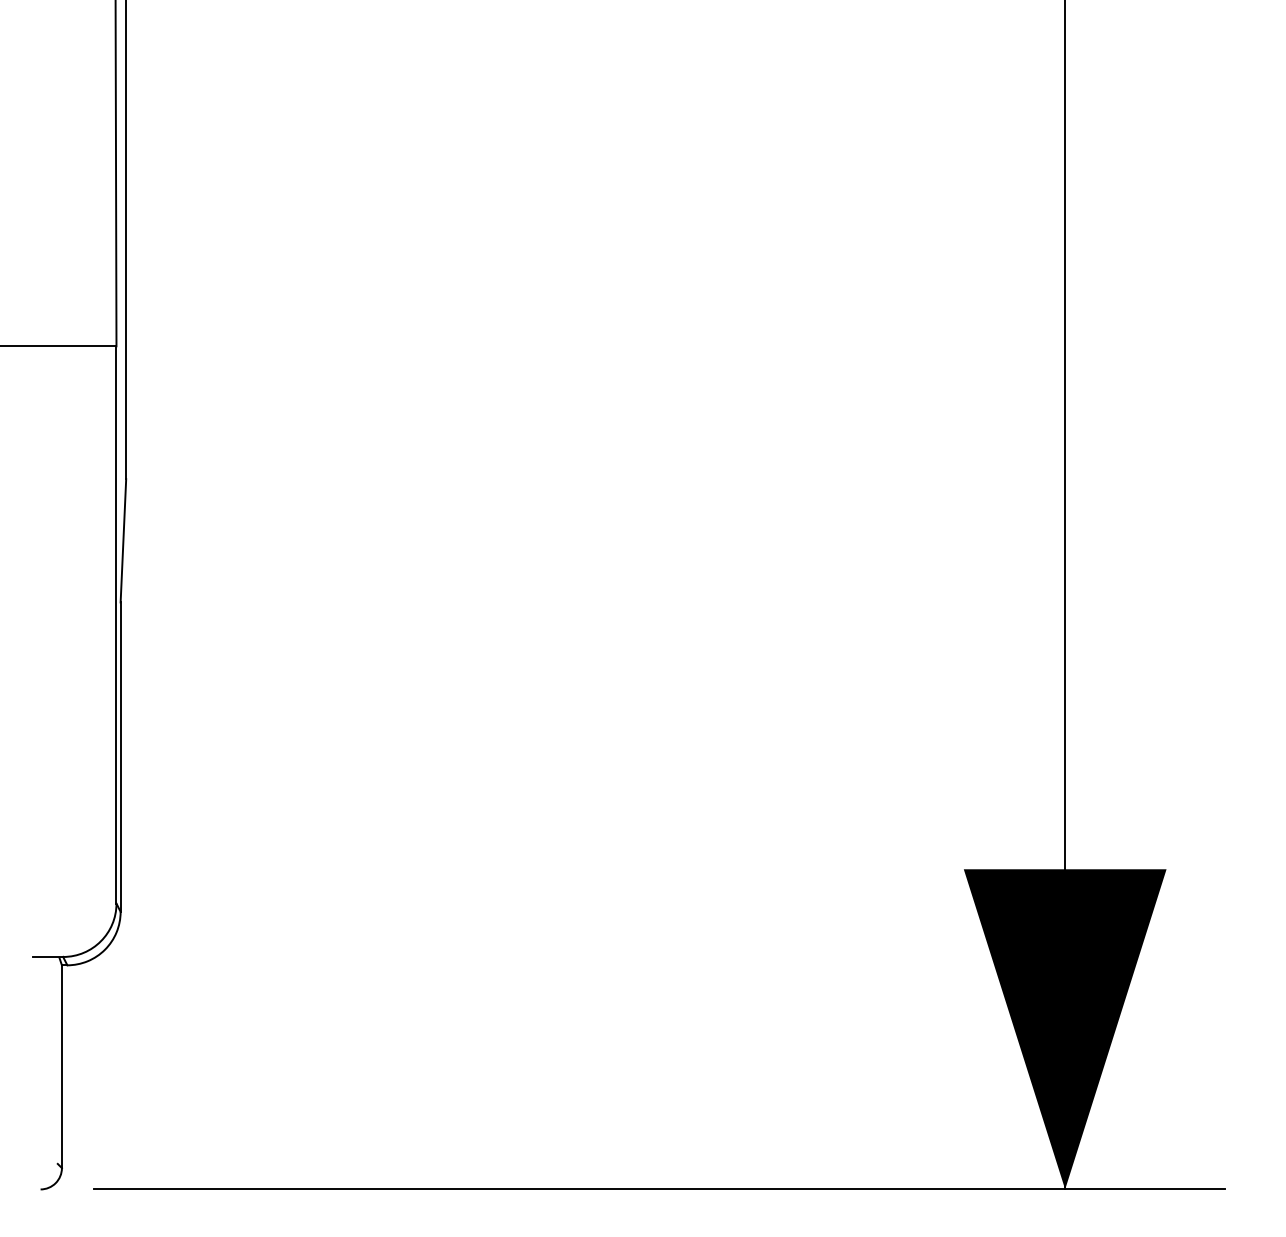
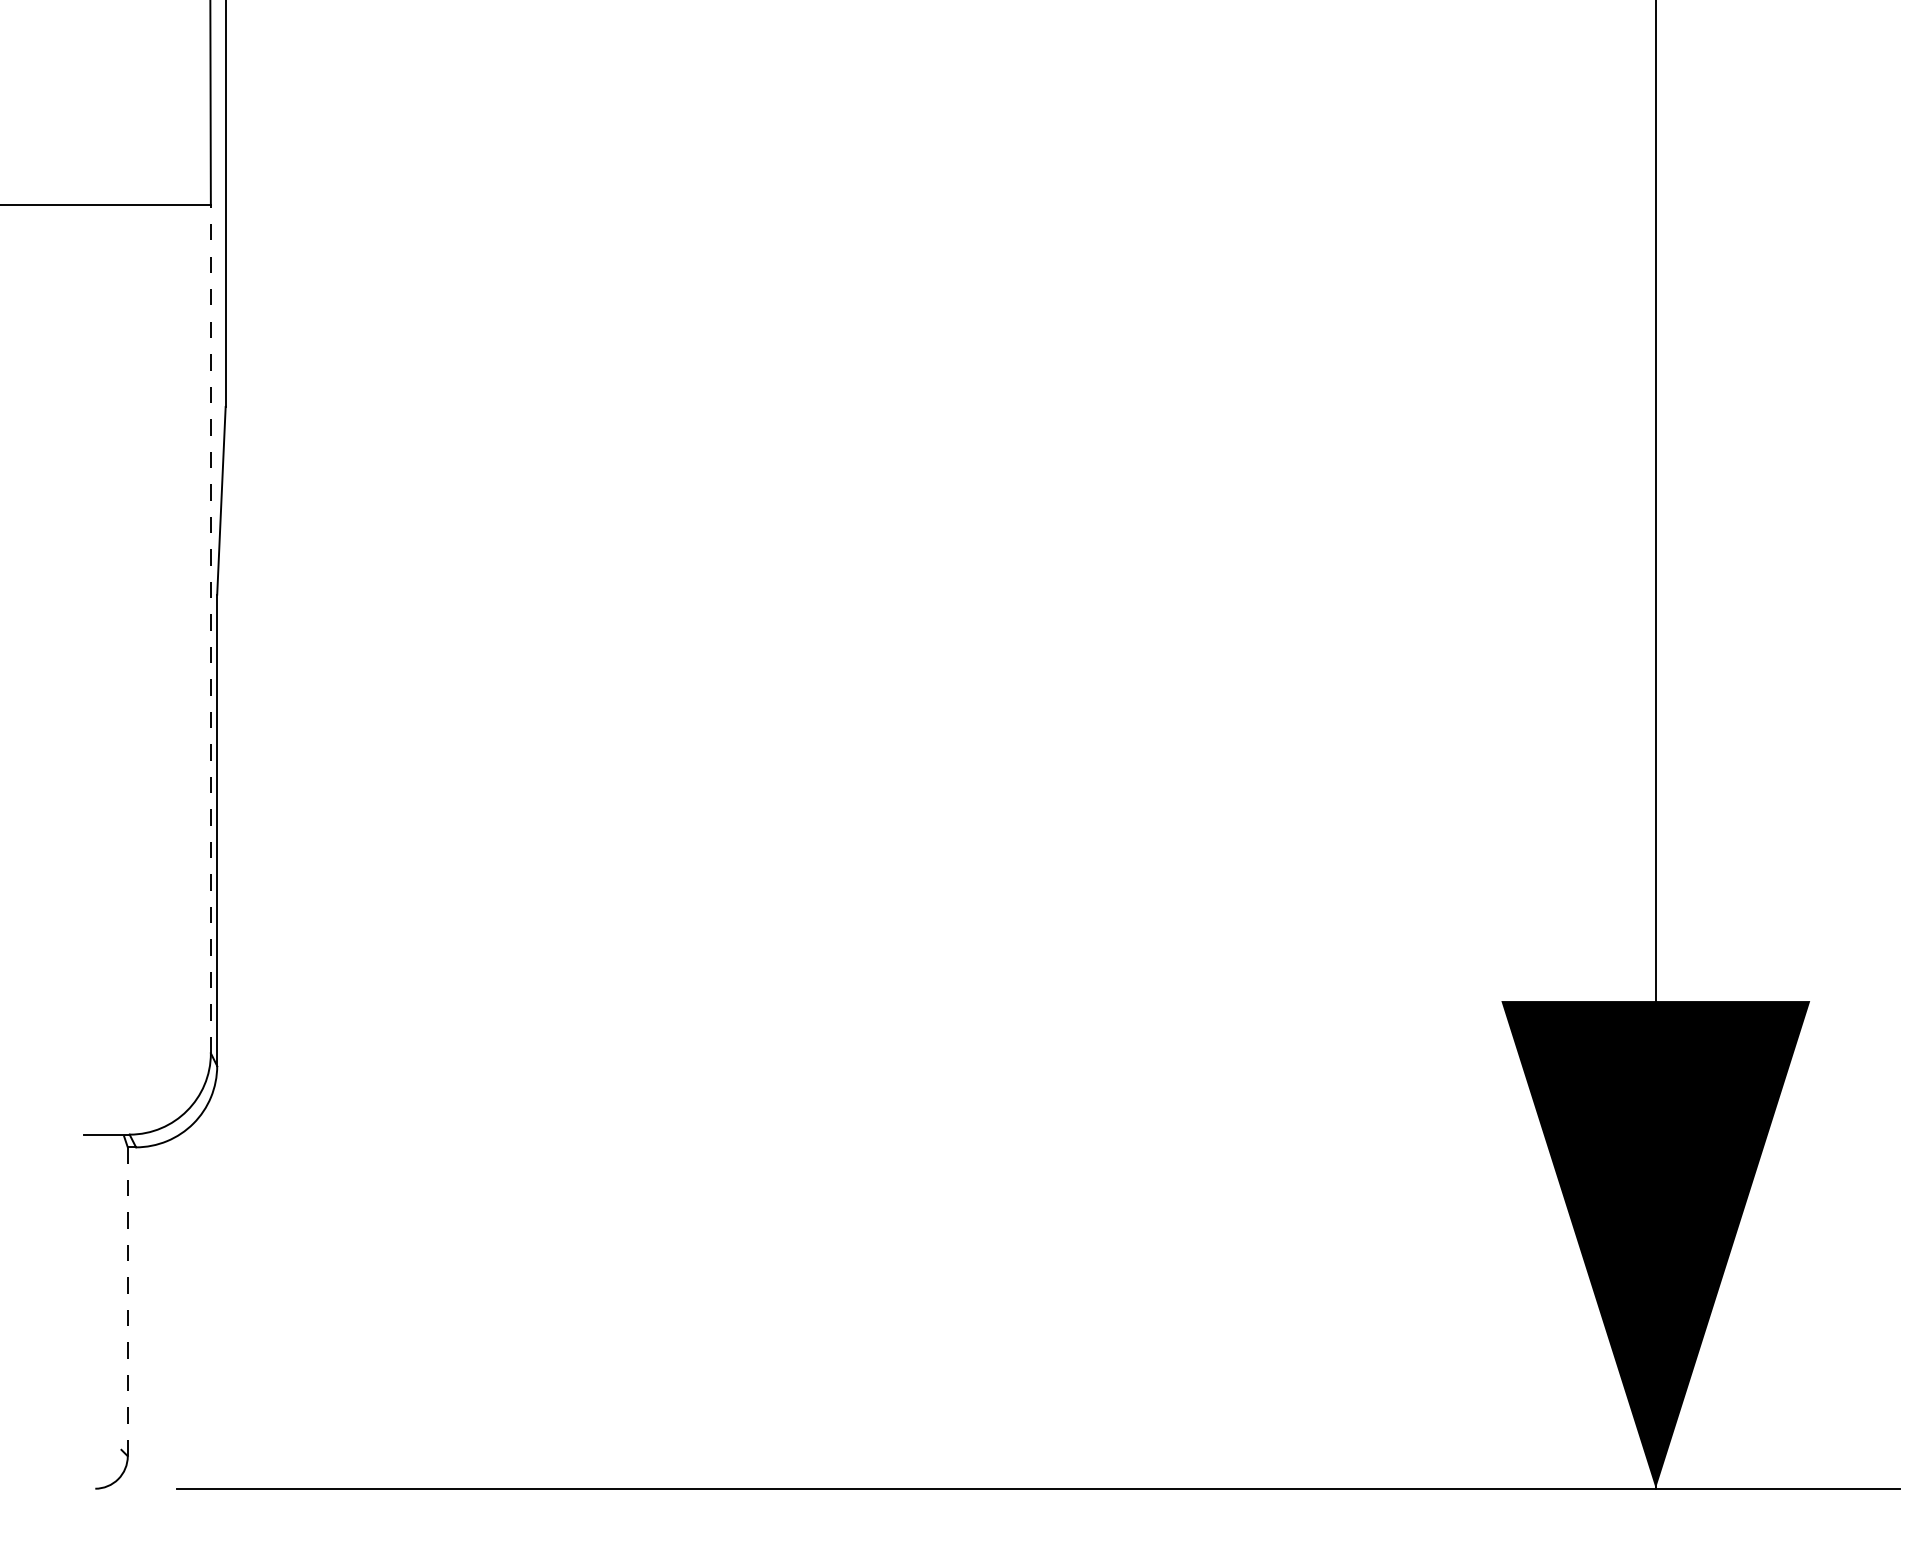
line: (116, 624) -> (210, 628), solid -> dashed
line: (61, 1066) -> (127, 1301), solid -> dashed

